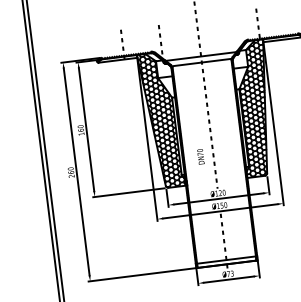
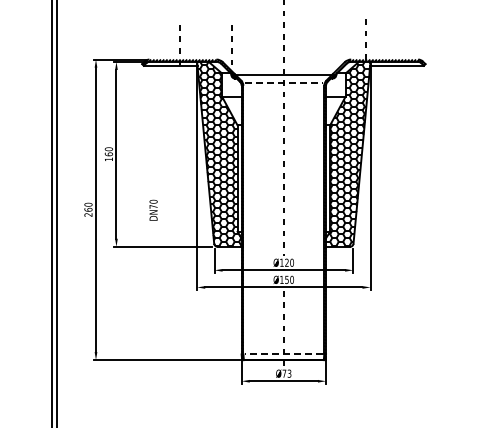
line: (202, 62) -> (284, 82), solid -> dashed
text: (200, 156) -> (153, 209), moved
line: (226, 260) -> (283, 354), solid -> dashed

